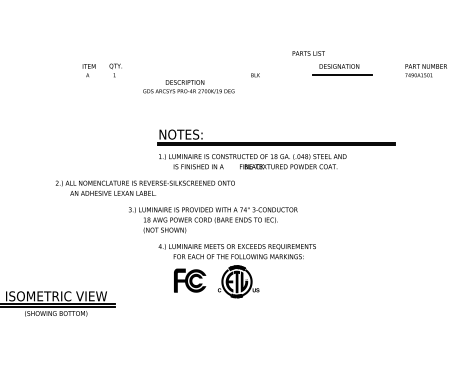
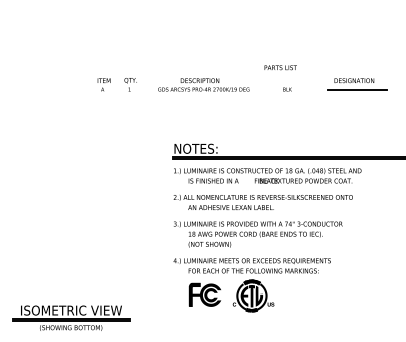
text: (308, 53) -> (280, 67), moved
text: (255, 75) -> (287, 89), moved
text: (188, 86) -> (203, 84), moved
text: (144, 187) -> (262, 201), moved
text: (213, 220) -> (258, 234), moved

